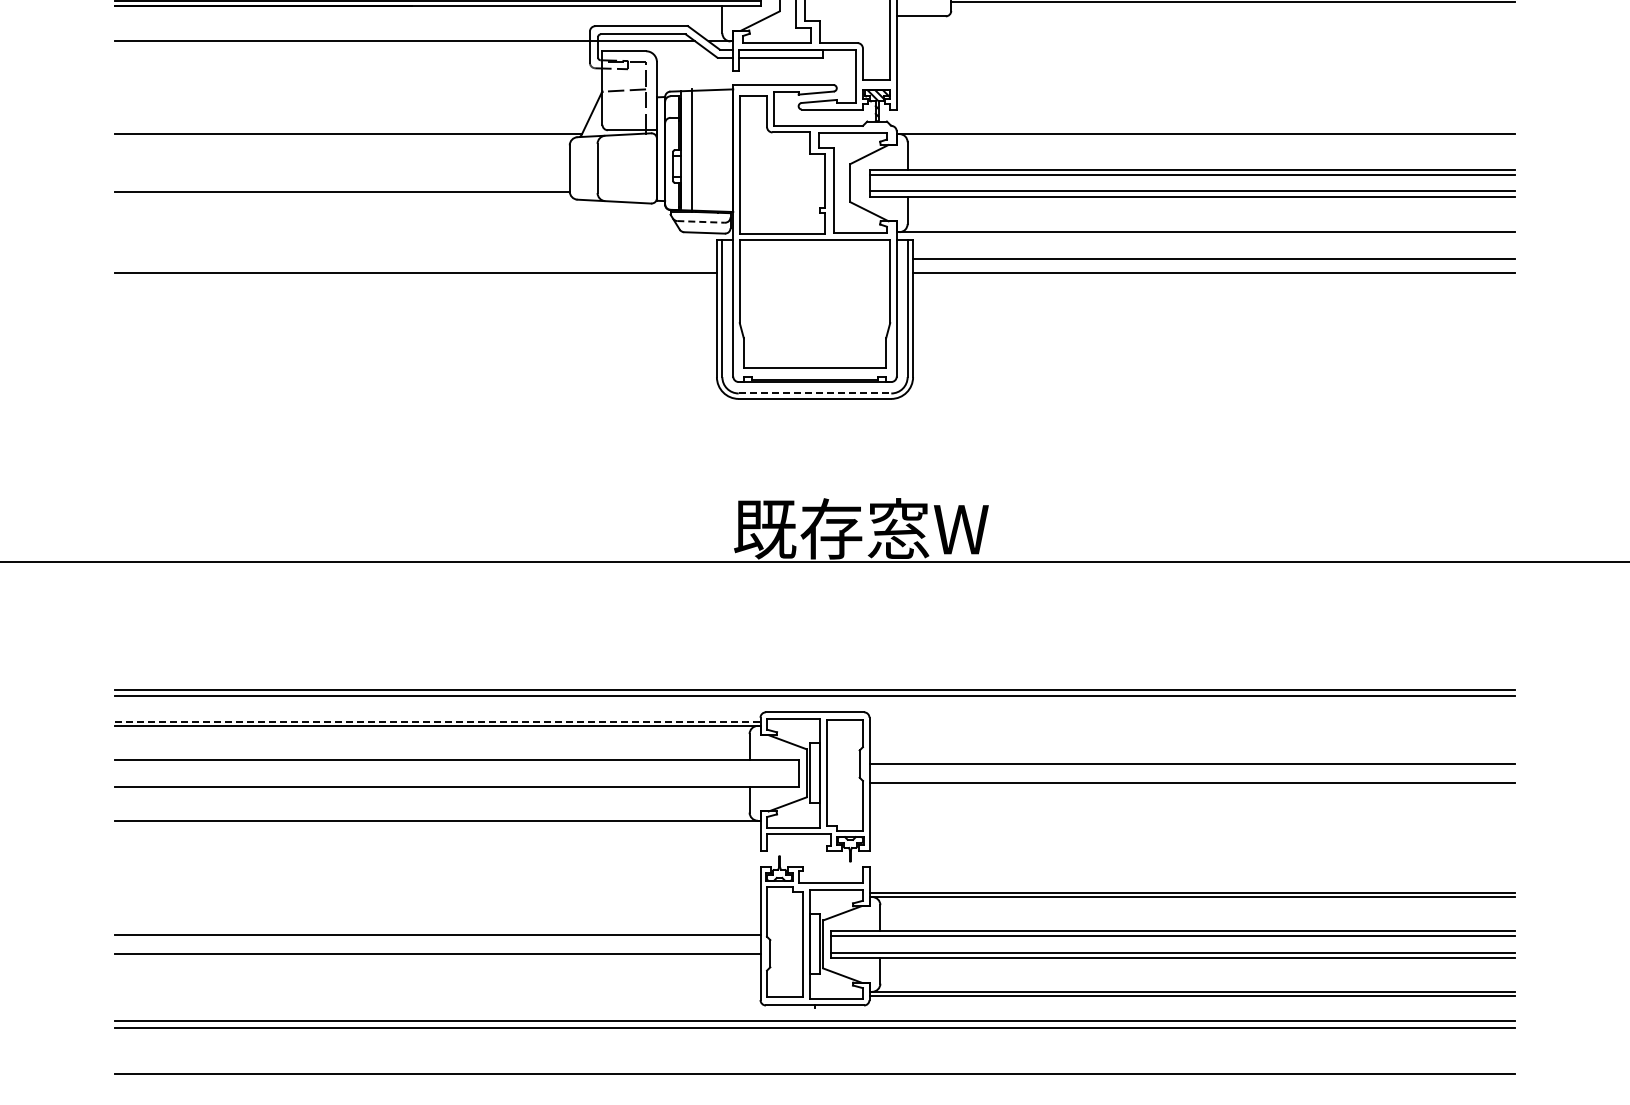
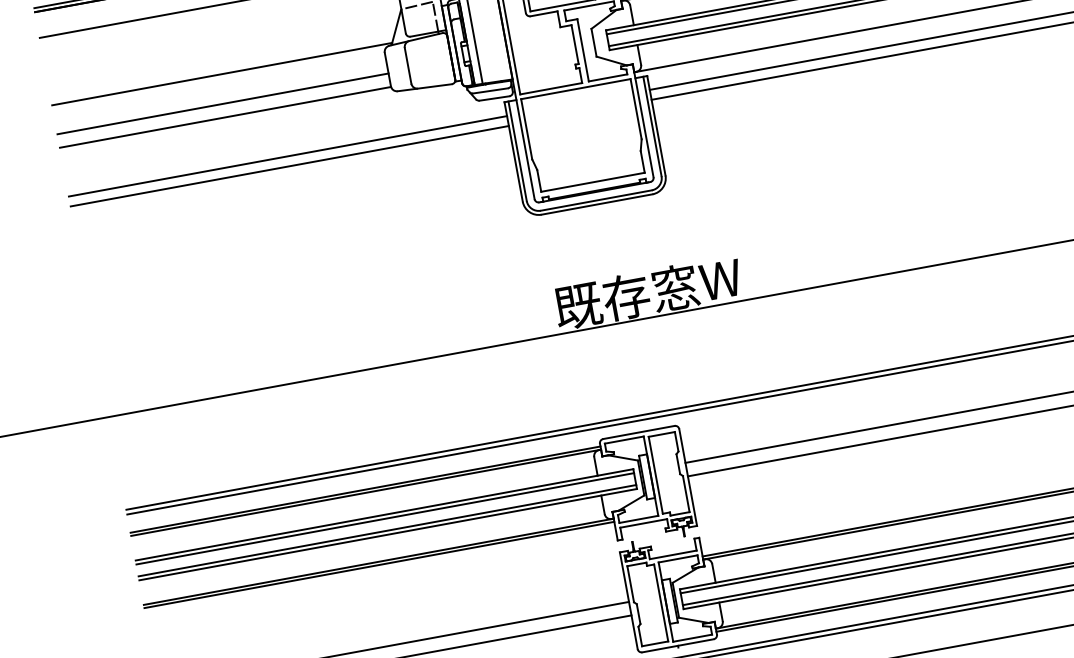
line: (341, 173) -> (222, 103), added
line: (701, 221) -> (490, 90), dashed -> solid
line: (415, 259) -> (287, 156), added
line: (815, 393) -> (596, 200), dashed -> solid
line: (437, 721) -> (365, 489), dashed -> solid
line: (456, 765) -> (385, 519), added
line: (456, 781) -> (387, 530), added
line: (437, 825) -> (379, 565), added

